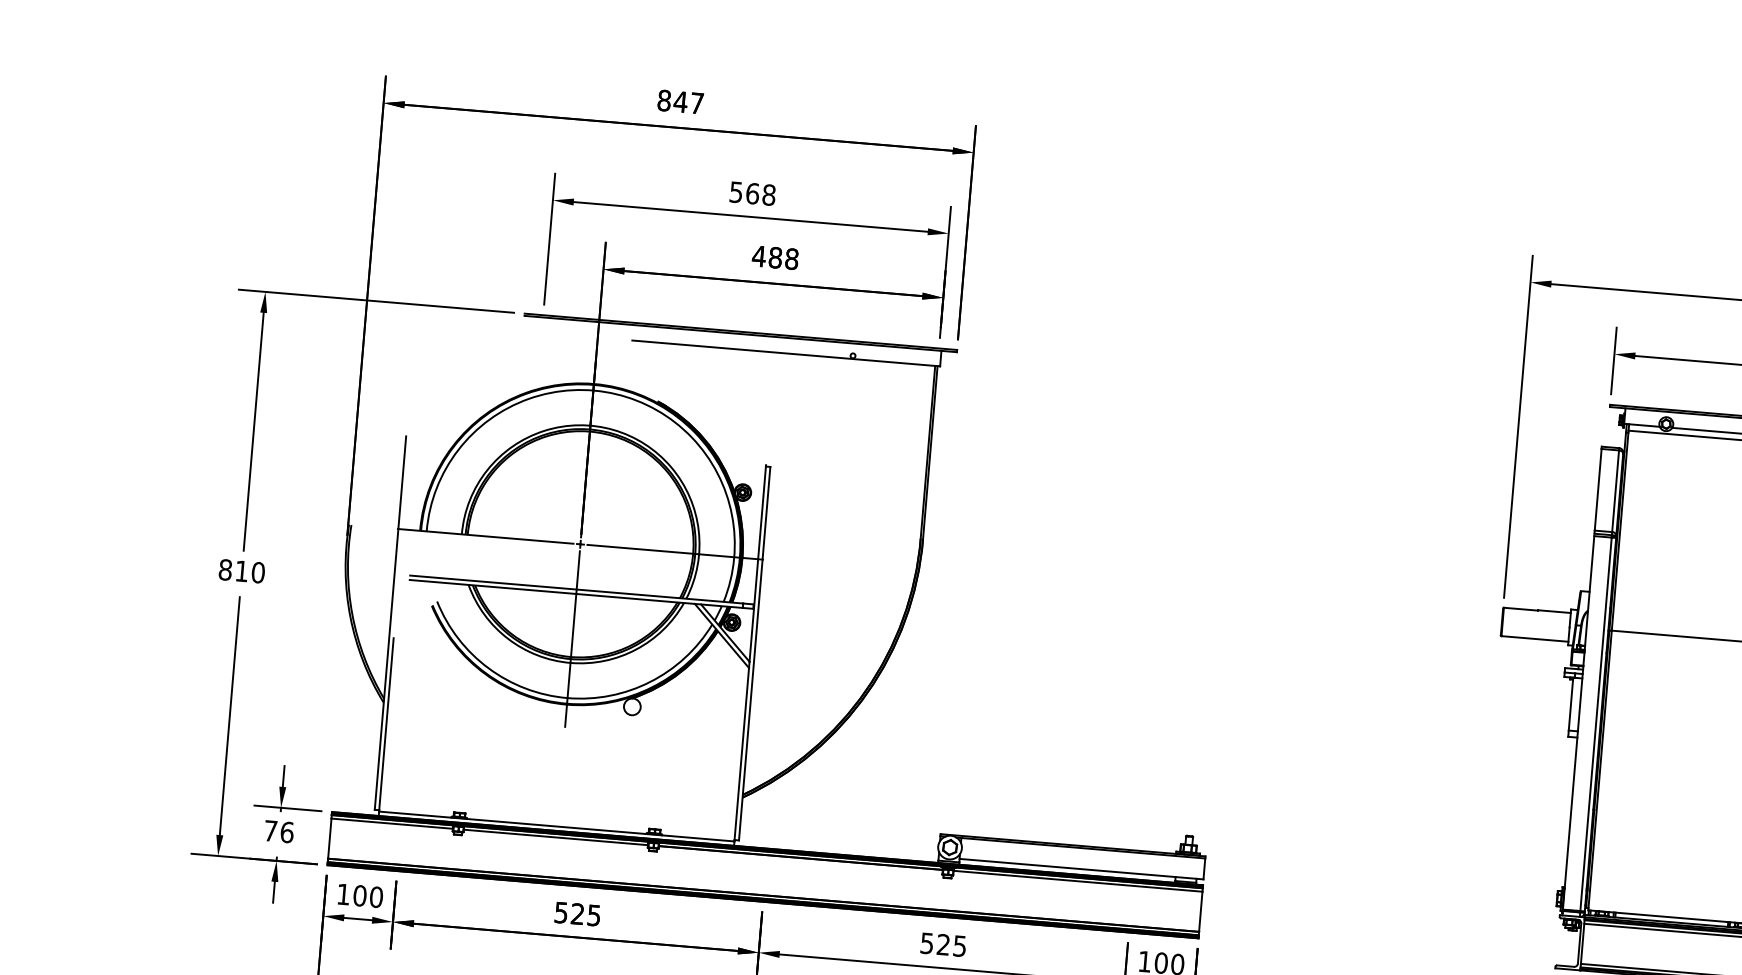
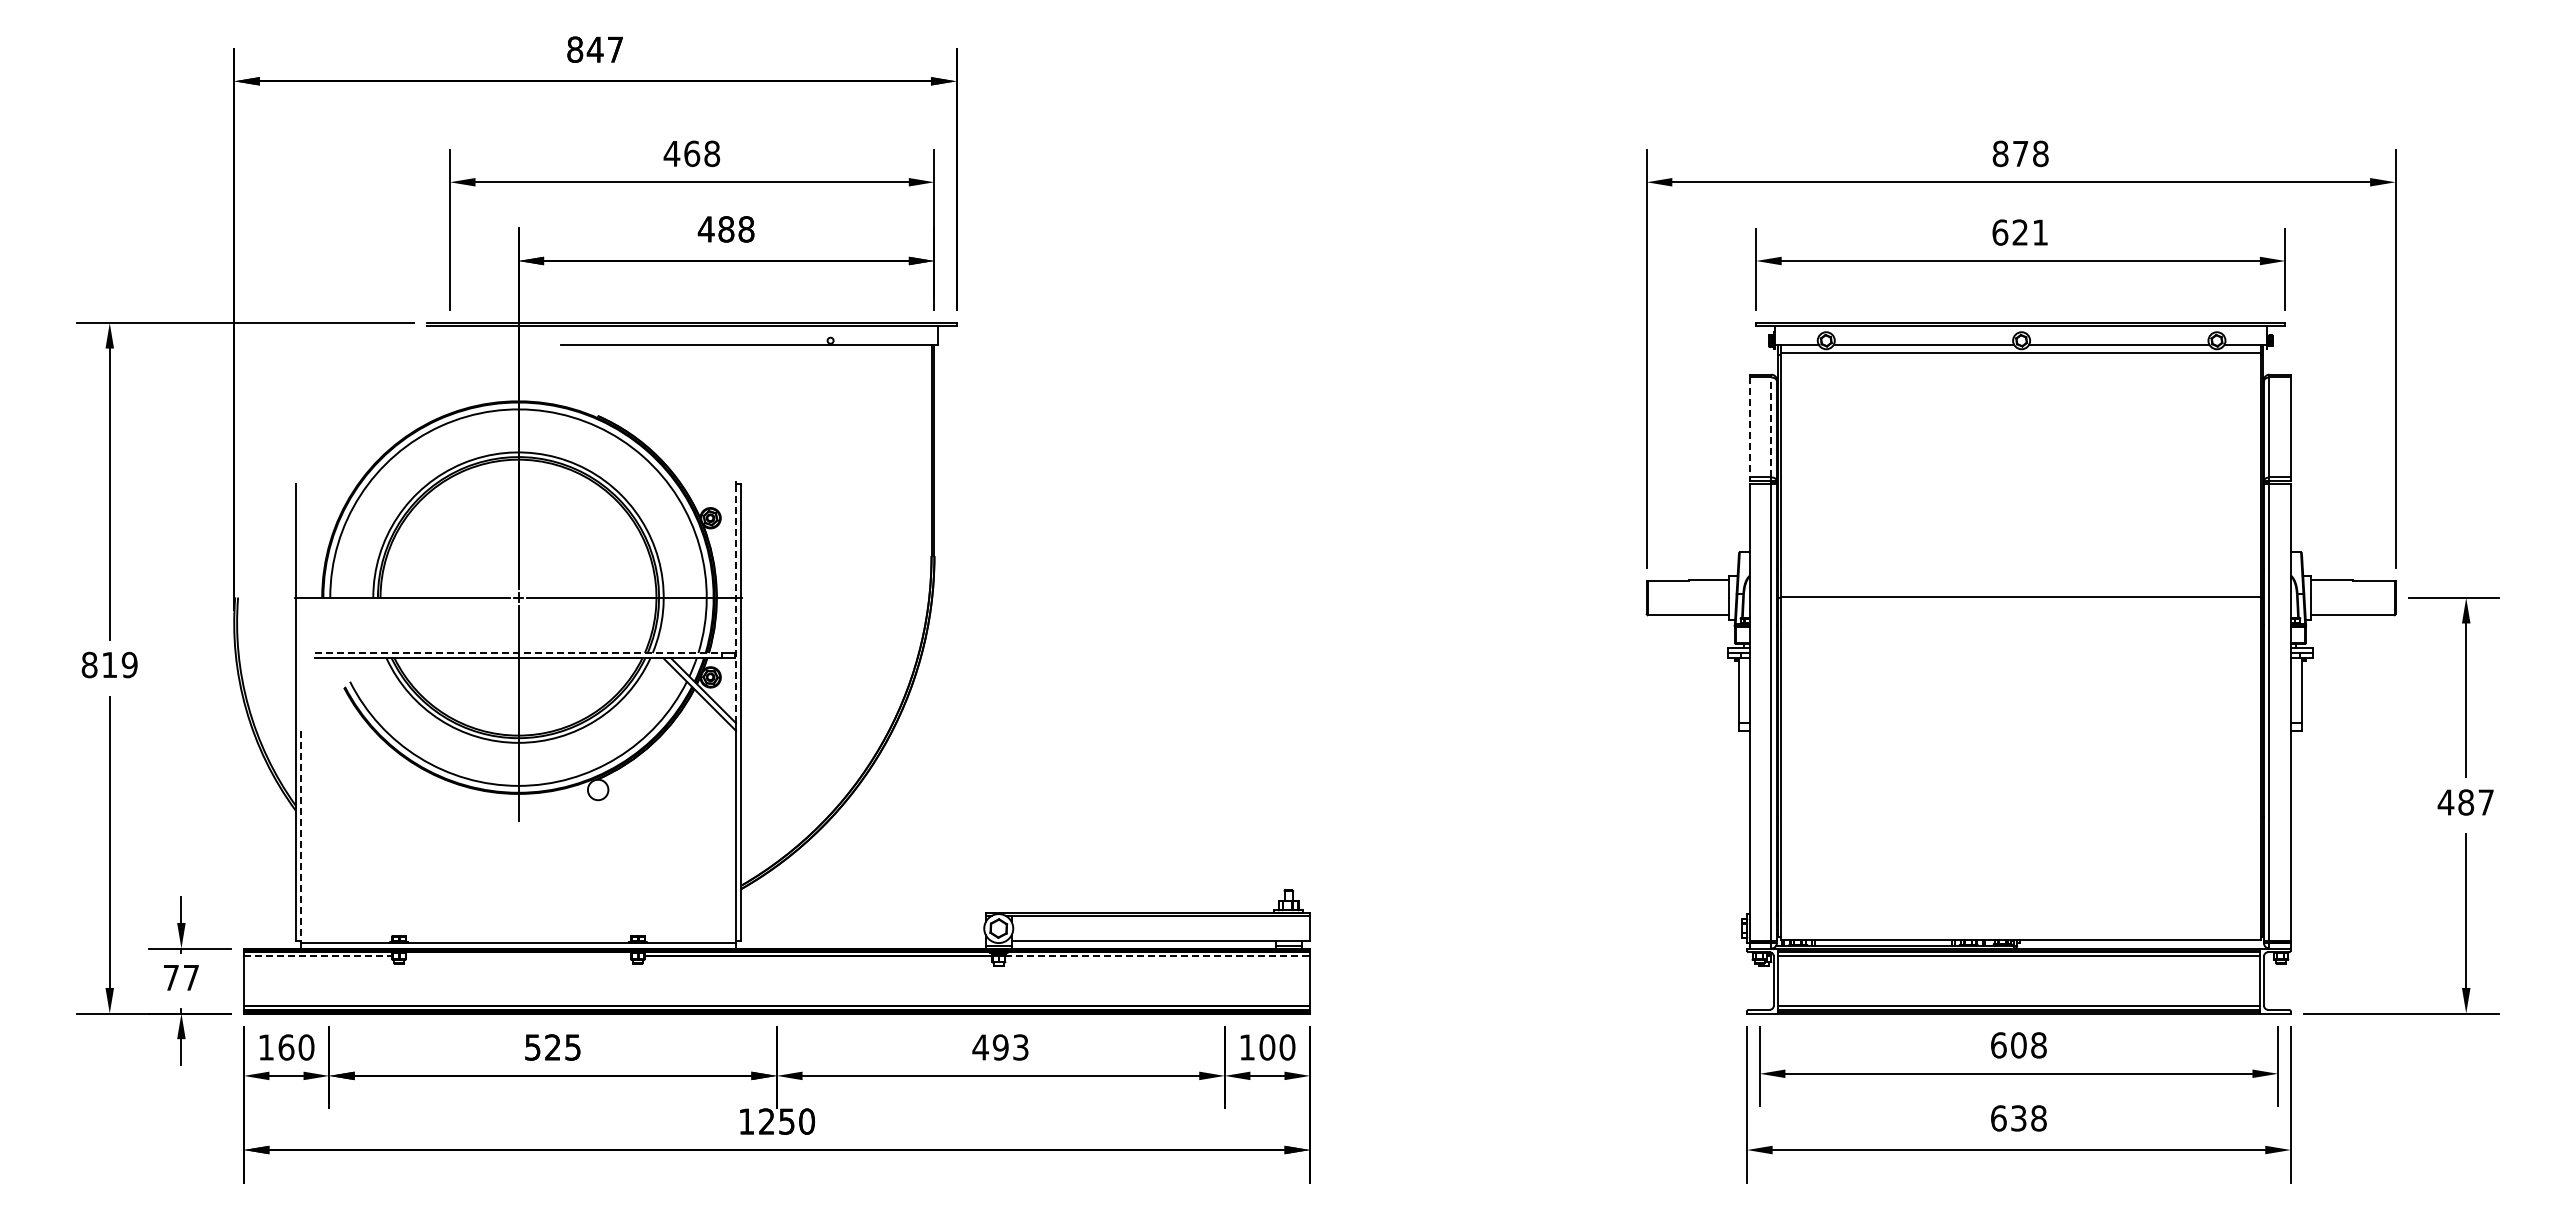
text: (735, 192) -> (671, 154), 568 -> 468
line: (1598, 489) -> (1750, 427), solid -> dashed
line: (1615, 491) -> (1771, 427), solid -> dashed
line: (758, 564) -> (736, 603), solid -> dashed
text: (258, 573) -> (129, 665), 810 -> 819
line: (576, 589) -> (518, 653), solid -> dashed
line: (386, 724) -> (300, 836), solid -> dashed
line: (392, 823) -> (318, 956), solid -> dashed
text: (287, 832) -> (191, 977), 76 -> 77
line: (555, 837) -> (518, 956), removed
line: (1078, 881) -> (1158, 956), solid -> dashed
text: (360, 895) -> (286, 1047), 100 -> 160
text: (943, 944) -> (1000, 1047), 525 -> 493

